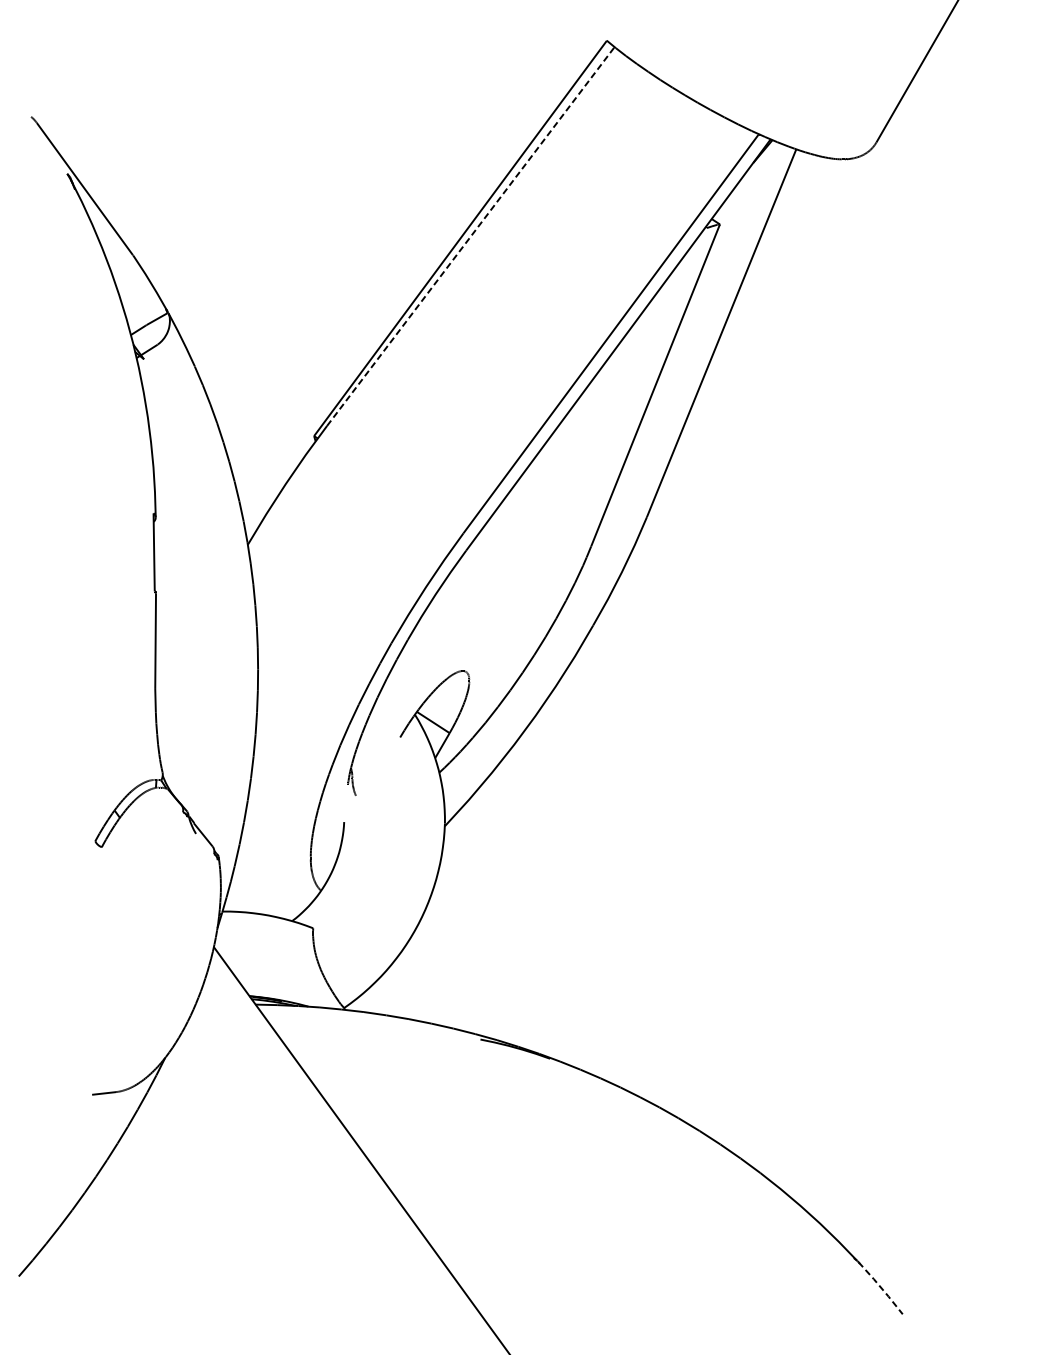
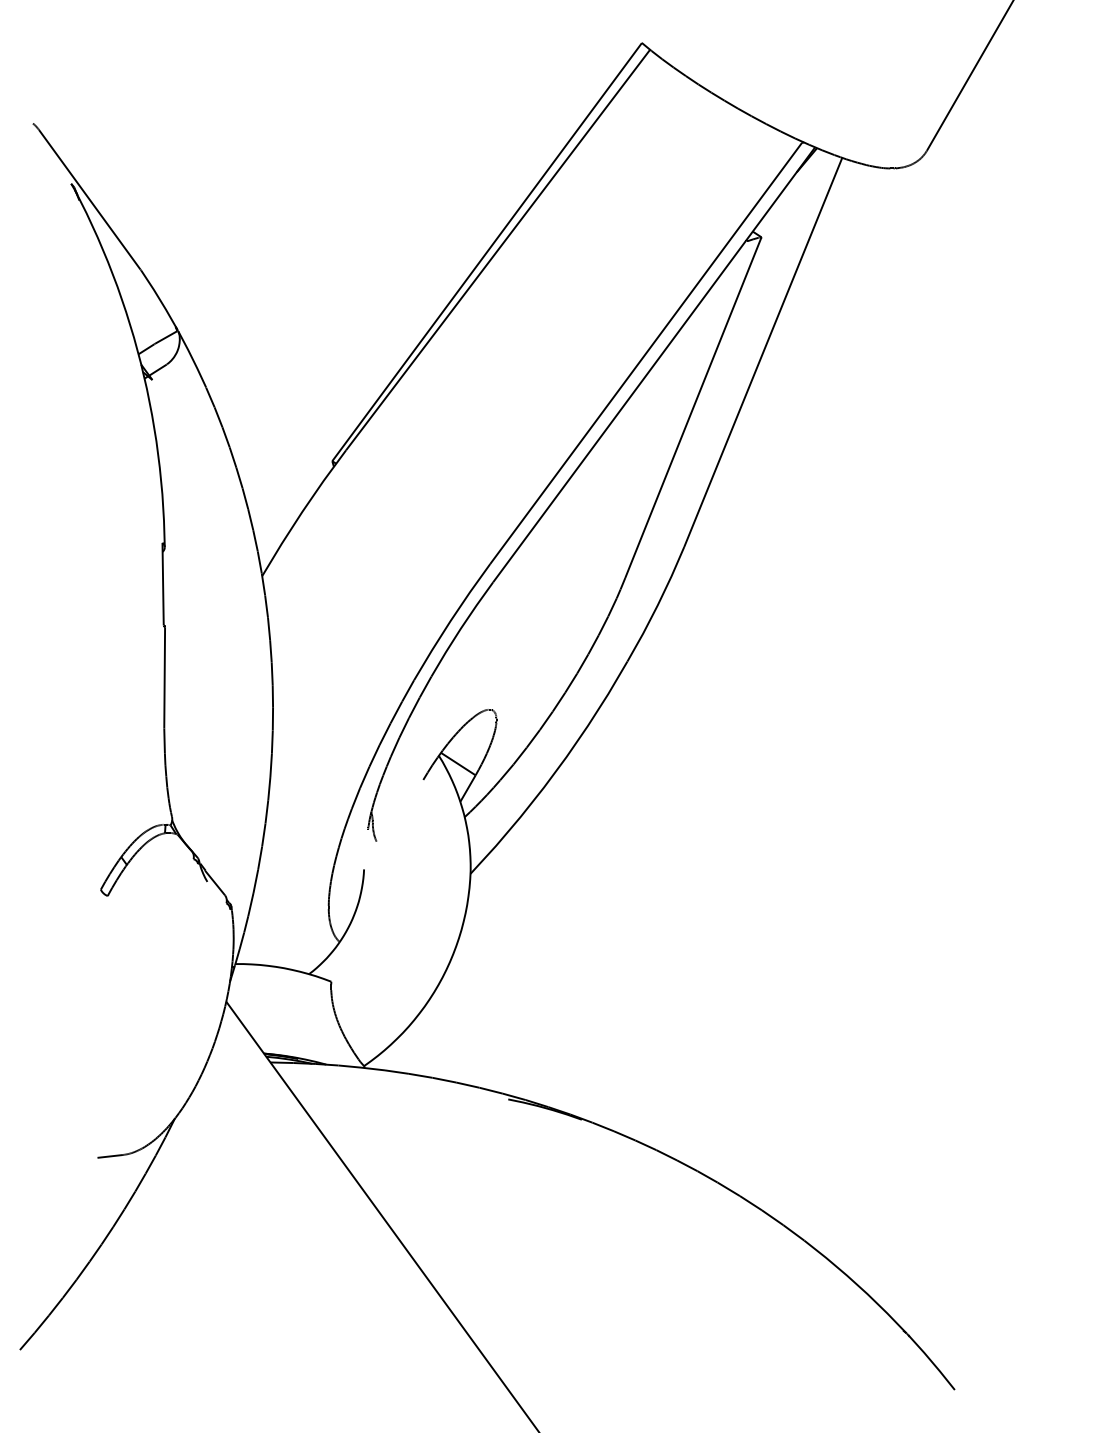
line: (471, 235) -> (498, 249), dashed -> solid
line: (881, 1288) -> (932, 1362), dashed -> solid

